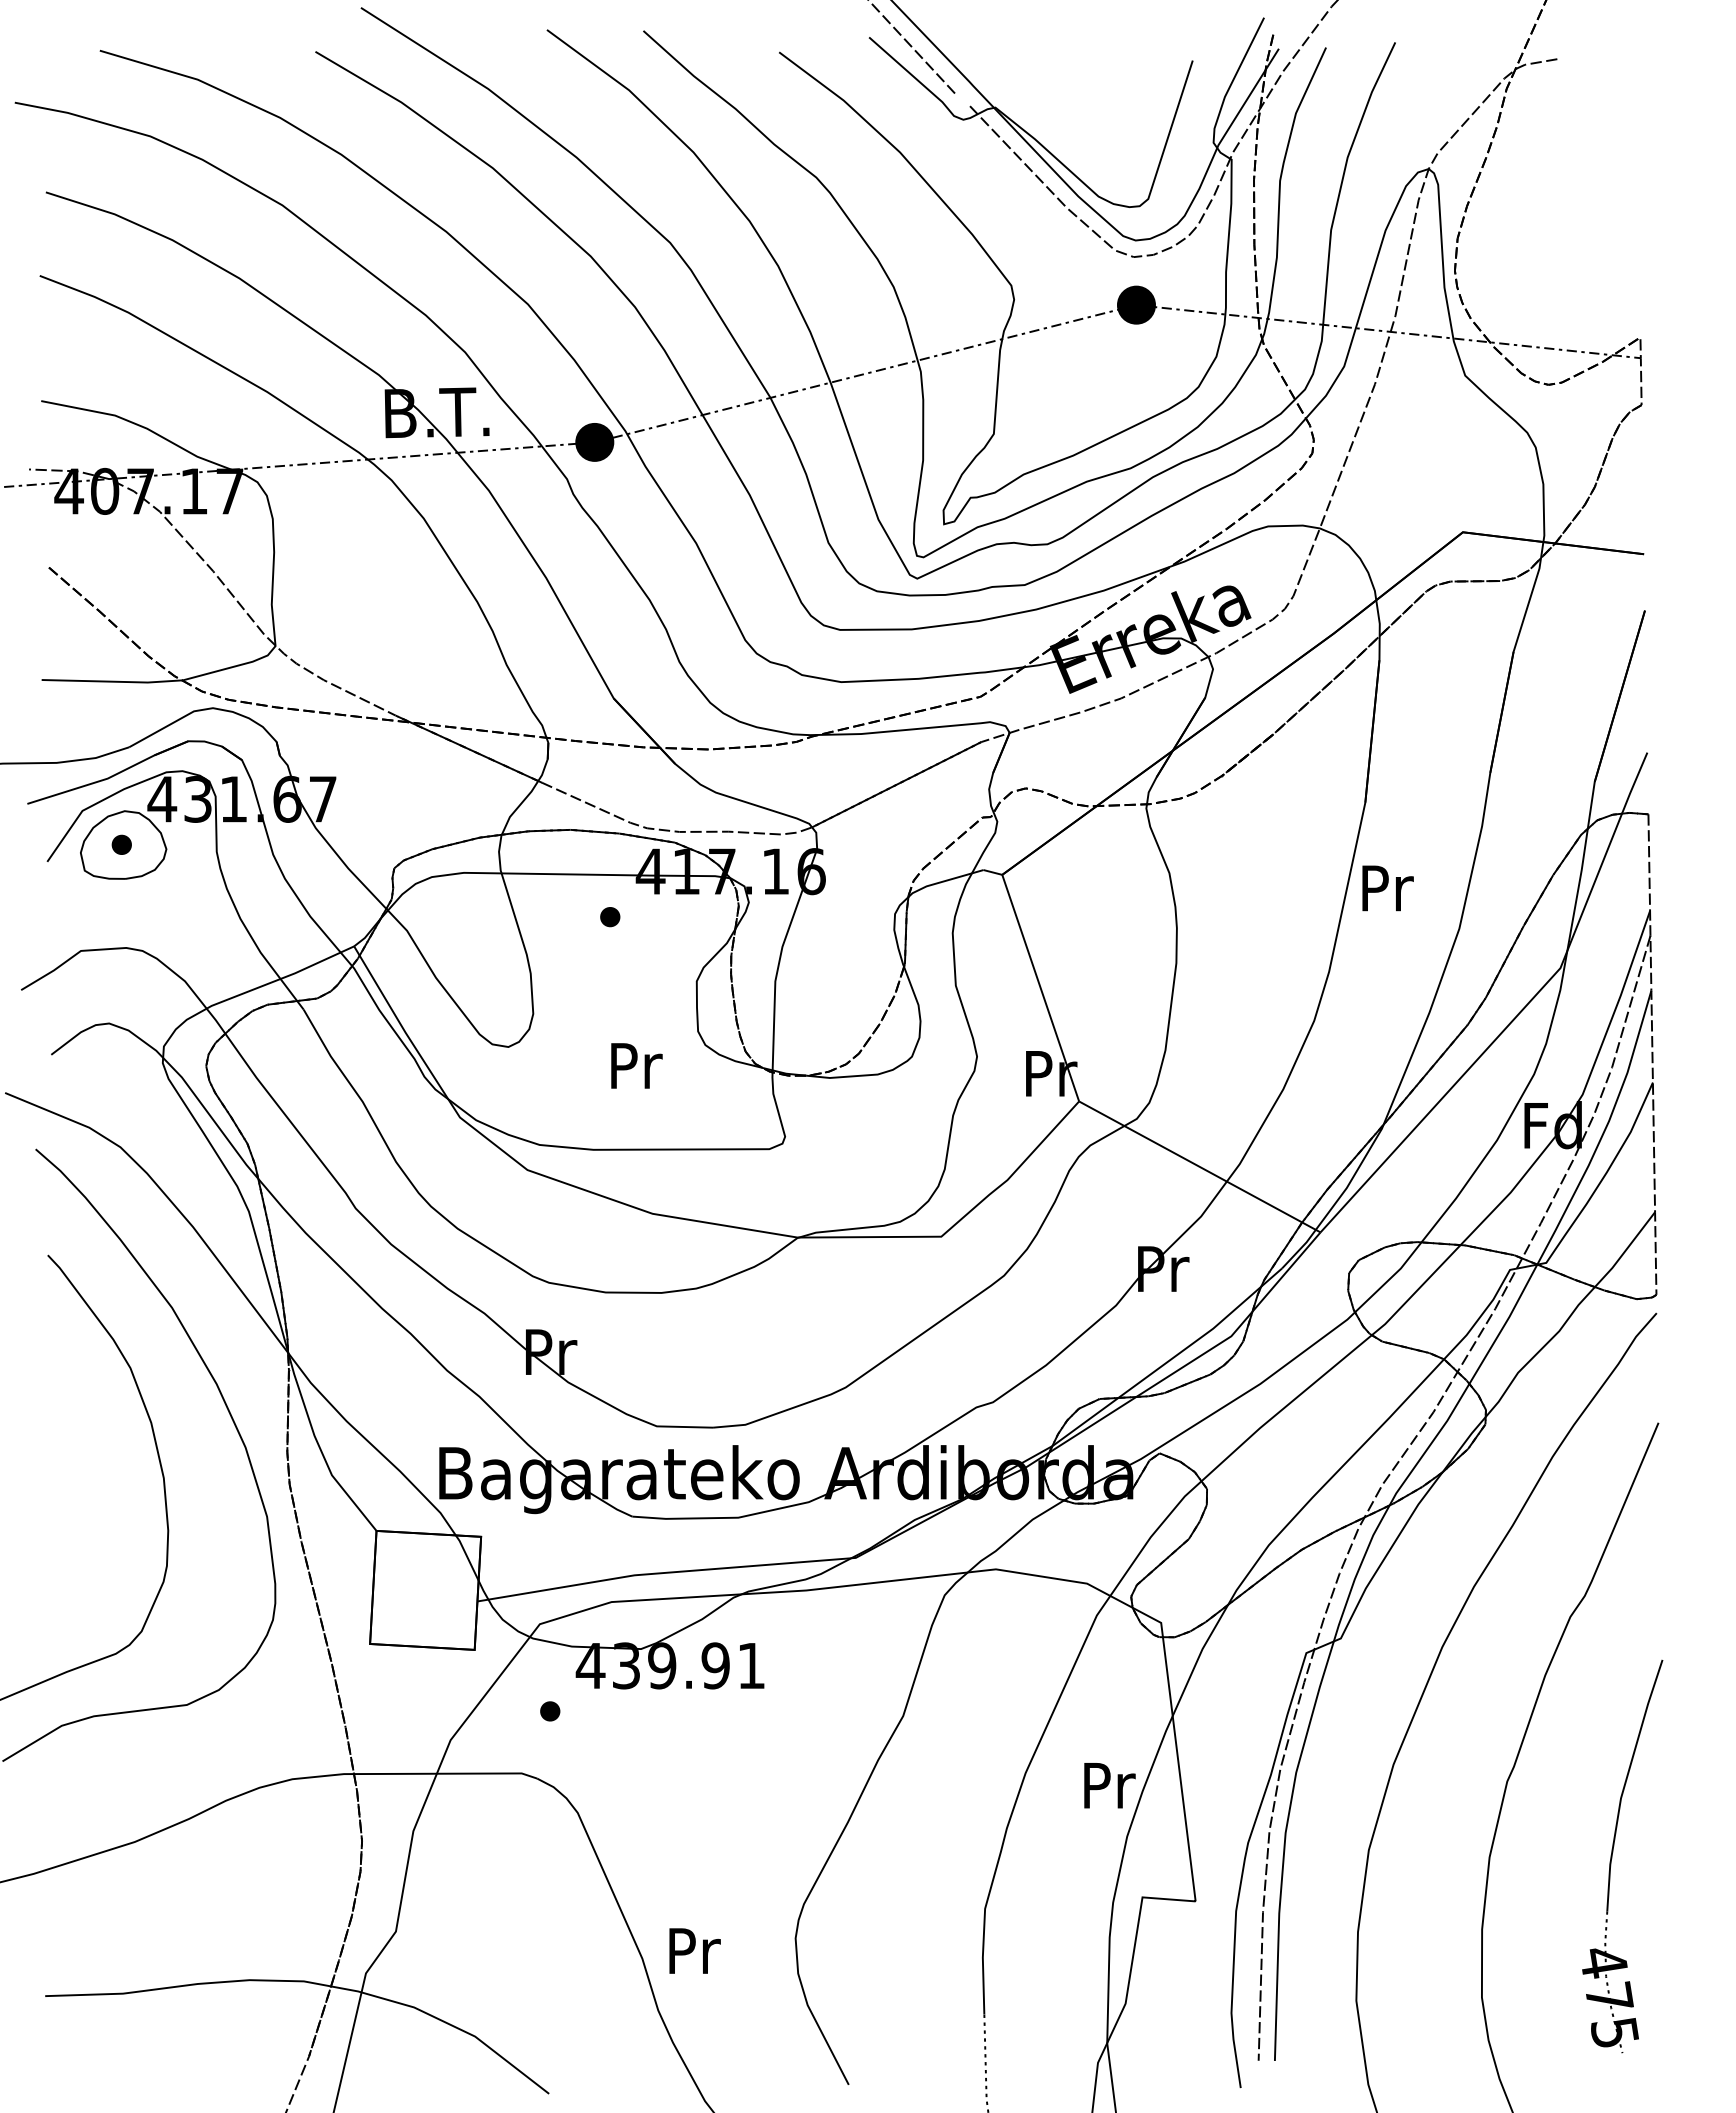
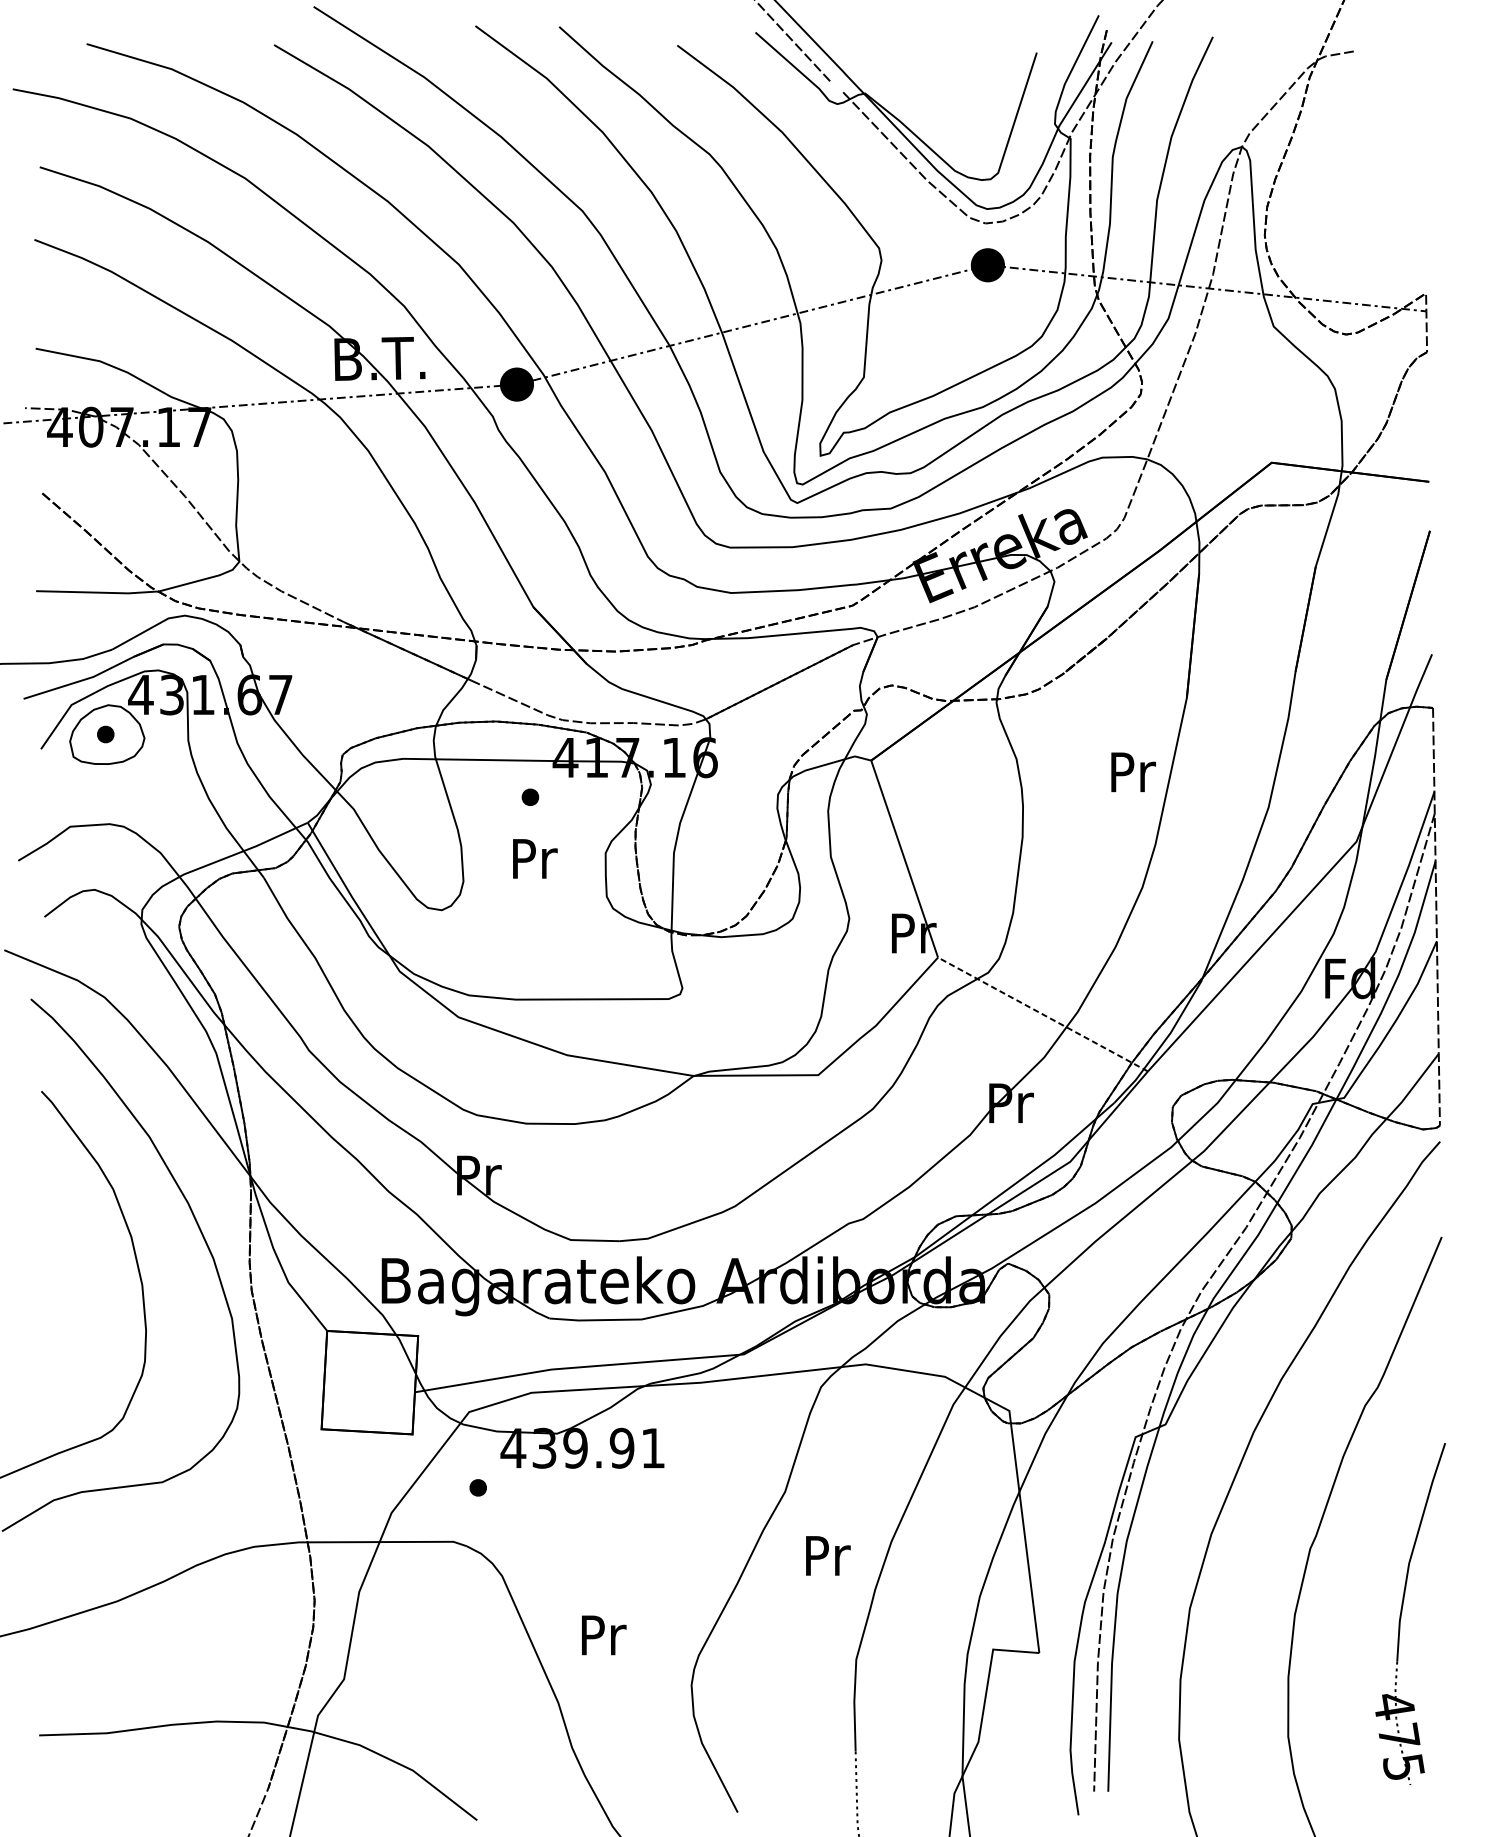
text: (1387, 888) -> (1133, 772), moved
text: (636, 1065) -> (534, 858), moved
line: (1199, 1166) -> (1042, 1014), solid -> dashed
text: (1109, 1785) -> (827, 1555), moved
text: (694, 1950) -> (603, 1634), moved

